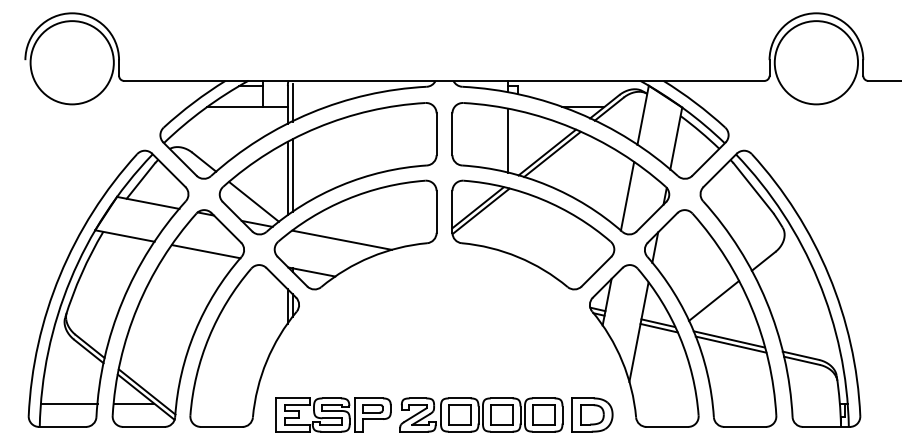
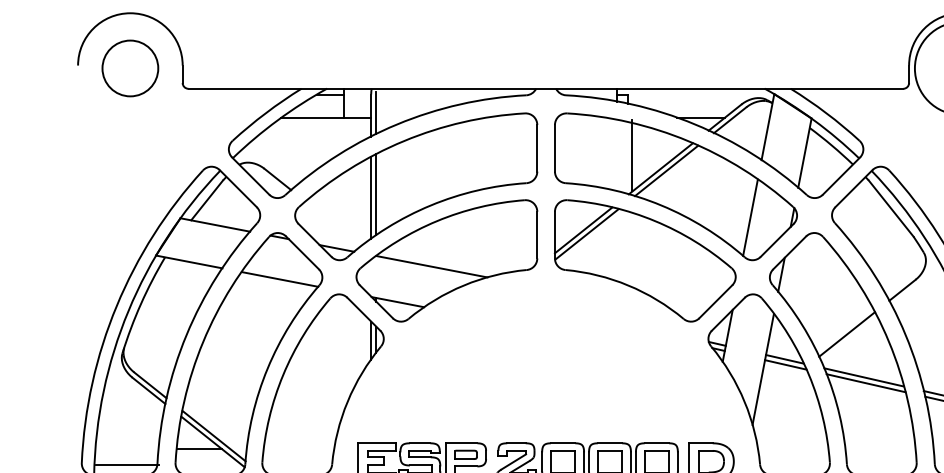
circle: (71, 62) -> (129, 68), size x0.6
line: (507, 140) -> (632, 155), moved
line: (254, 201) -> (333, 223), removed
line: (69, 403) -> (127, 464), moved

